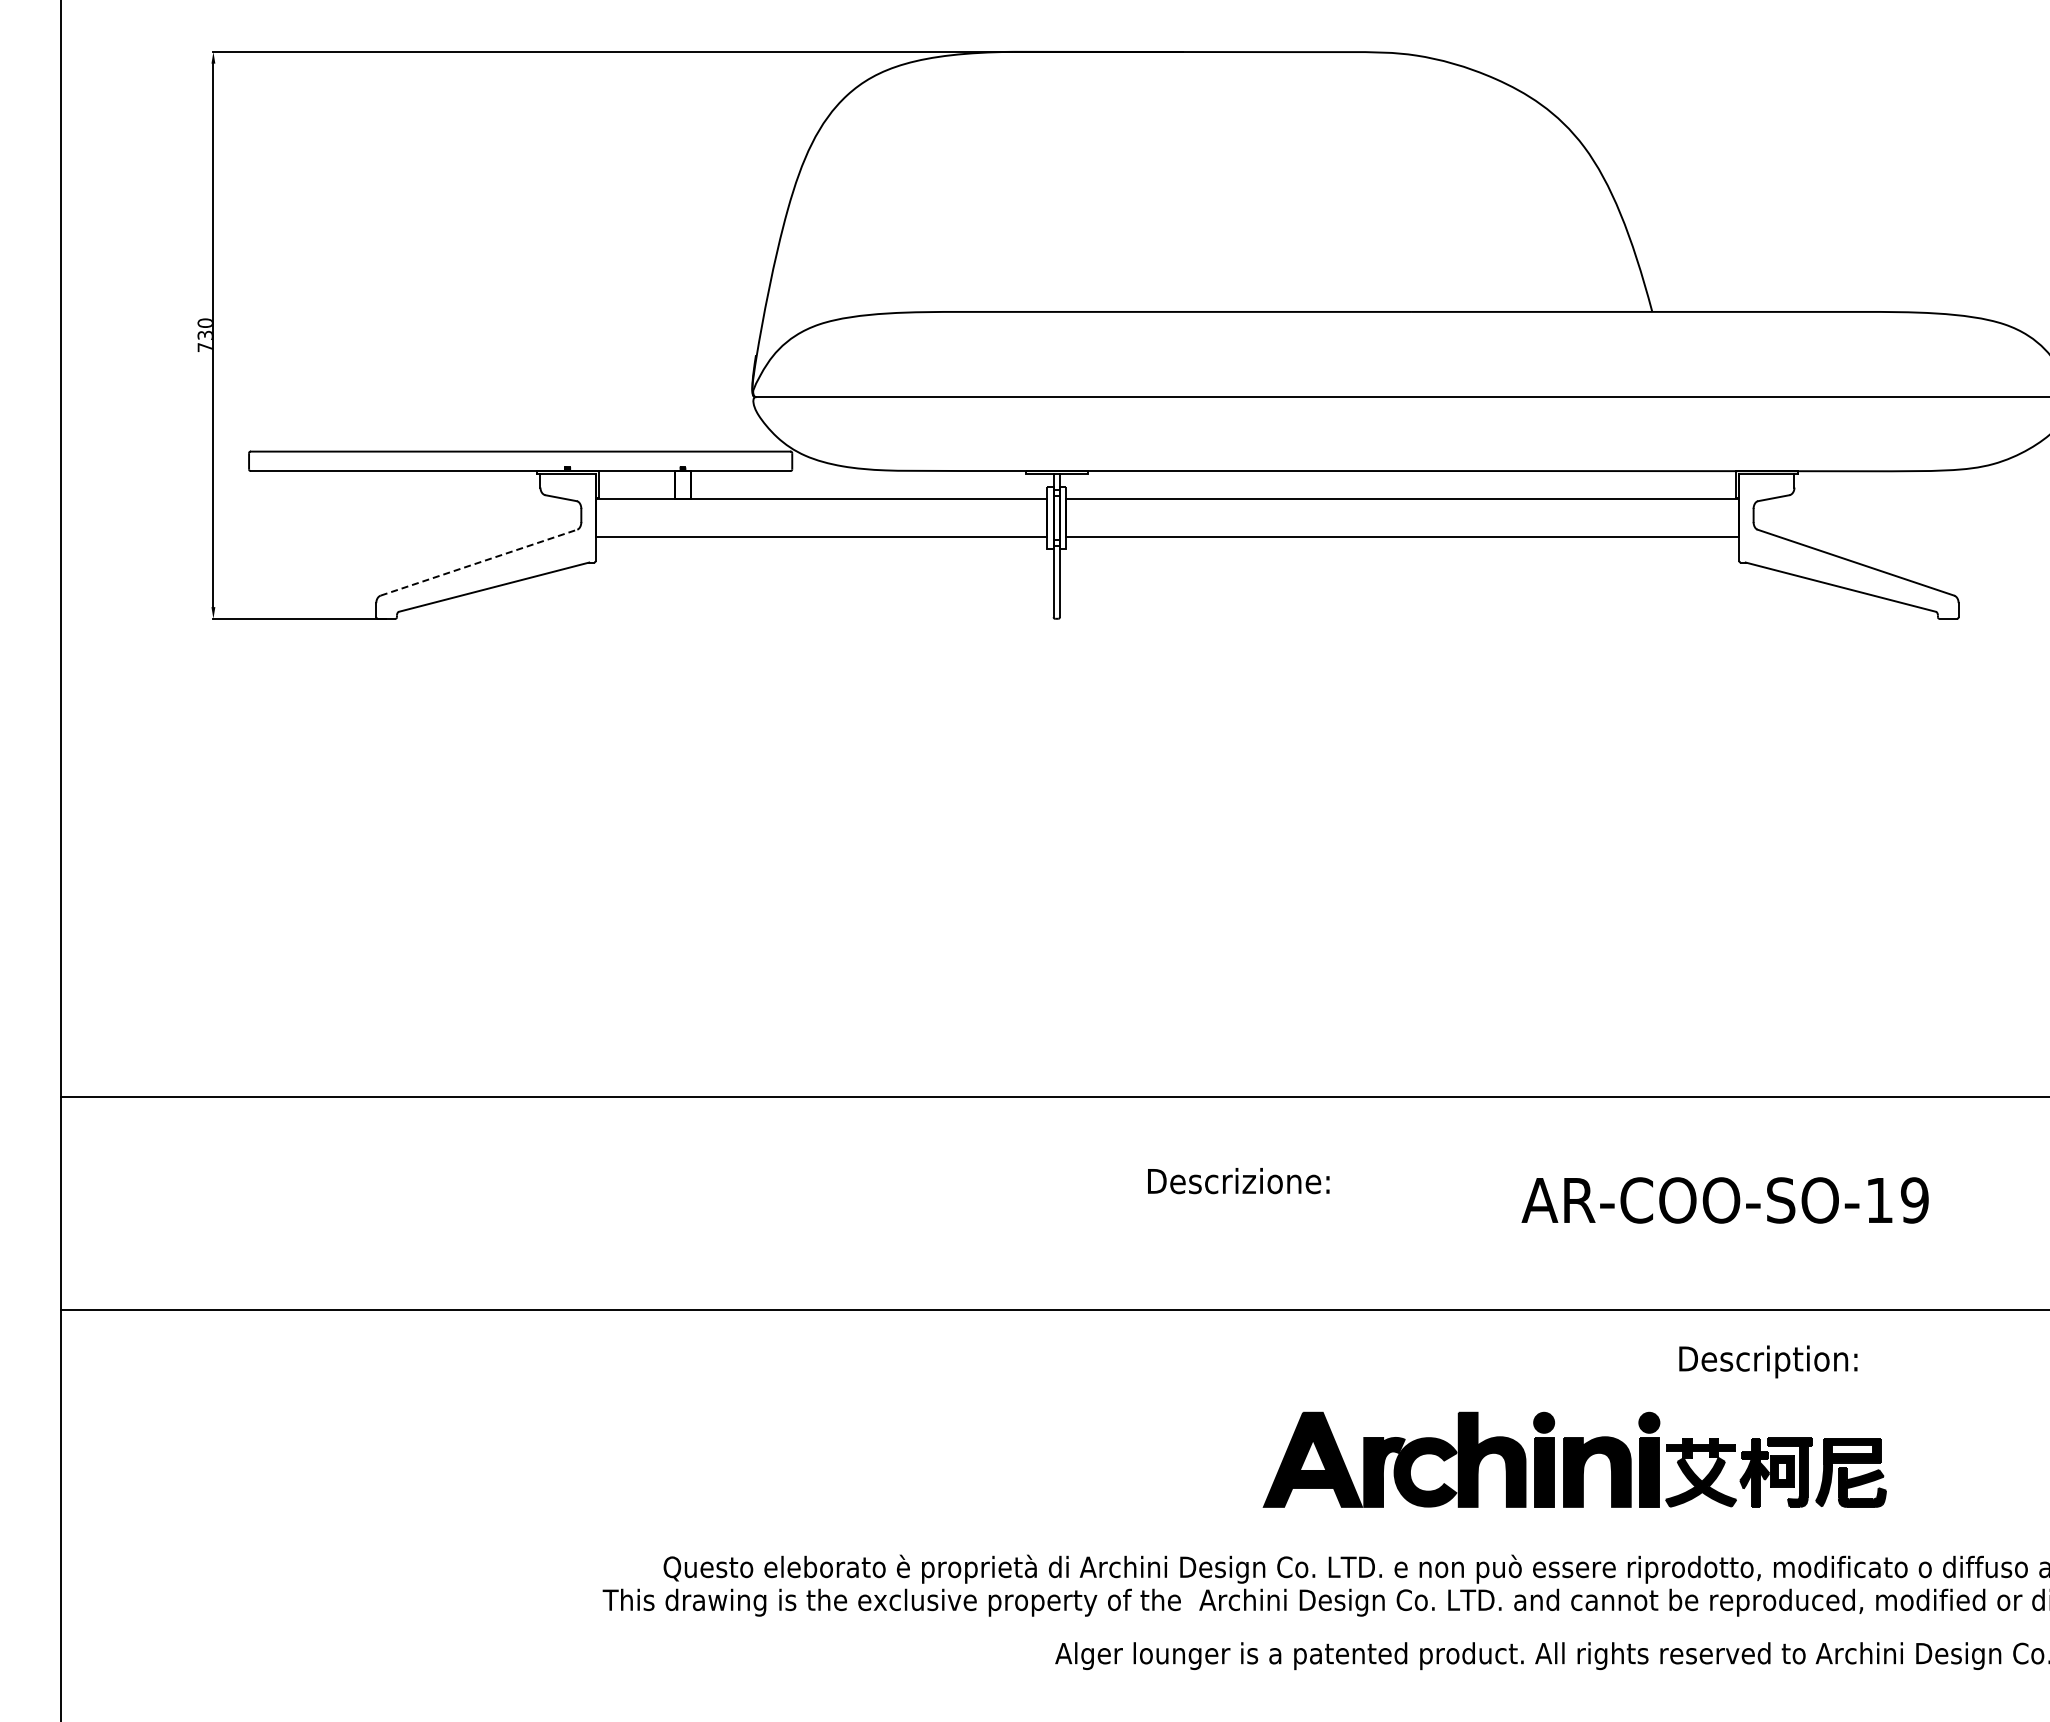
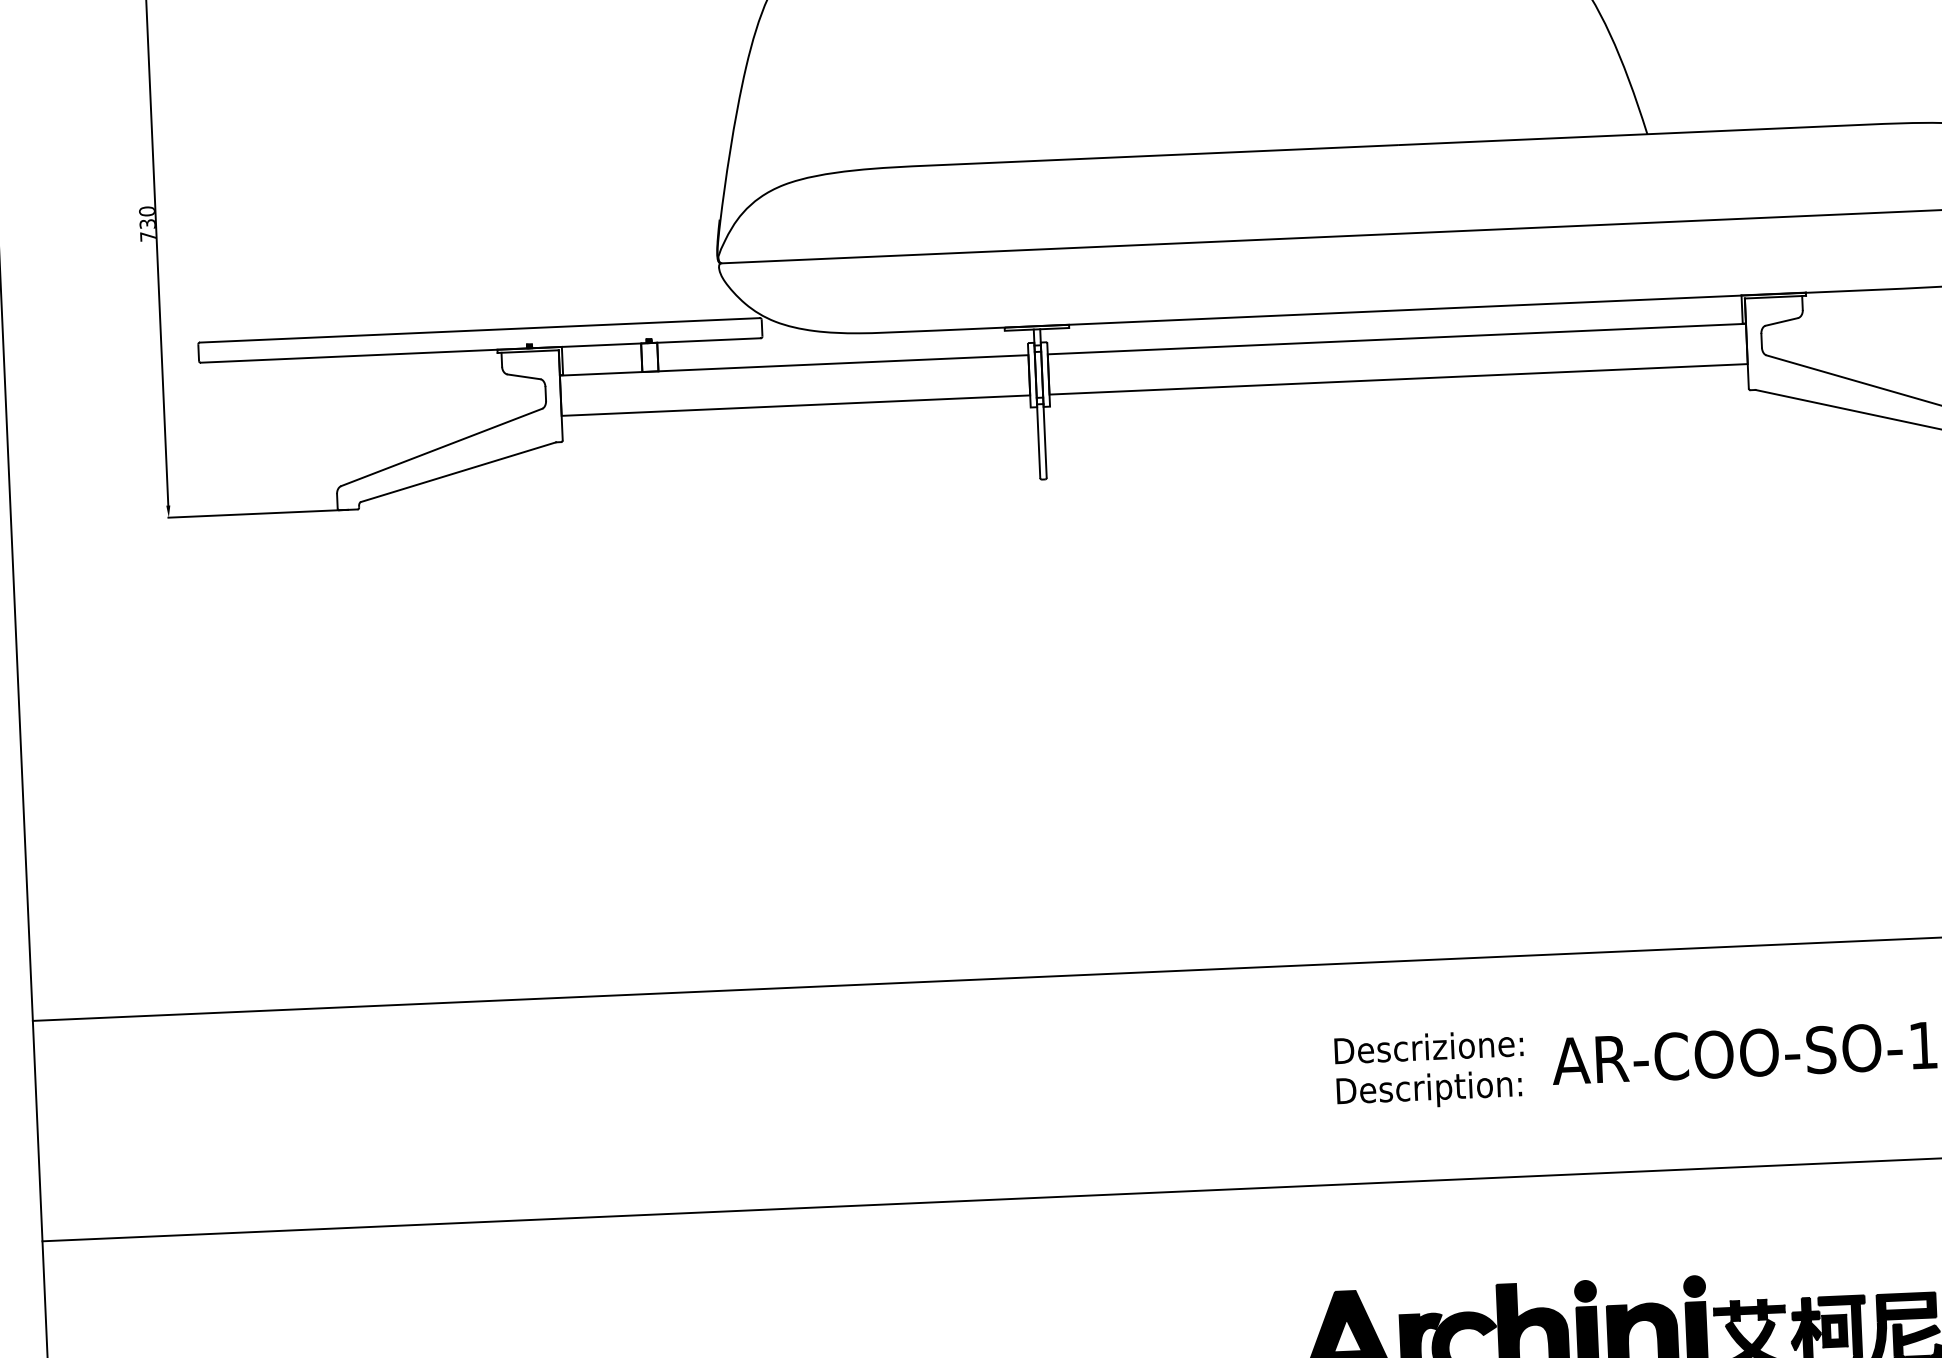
line: (479, 562) -> (442, 447), dashed -> solid
text: (1238, 1181) -> (1428, 1047), moved
text: (1768, 1361) -> (1429, 1090), moved

